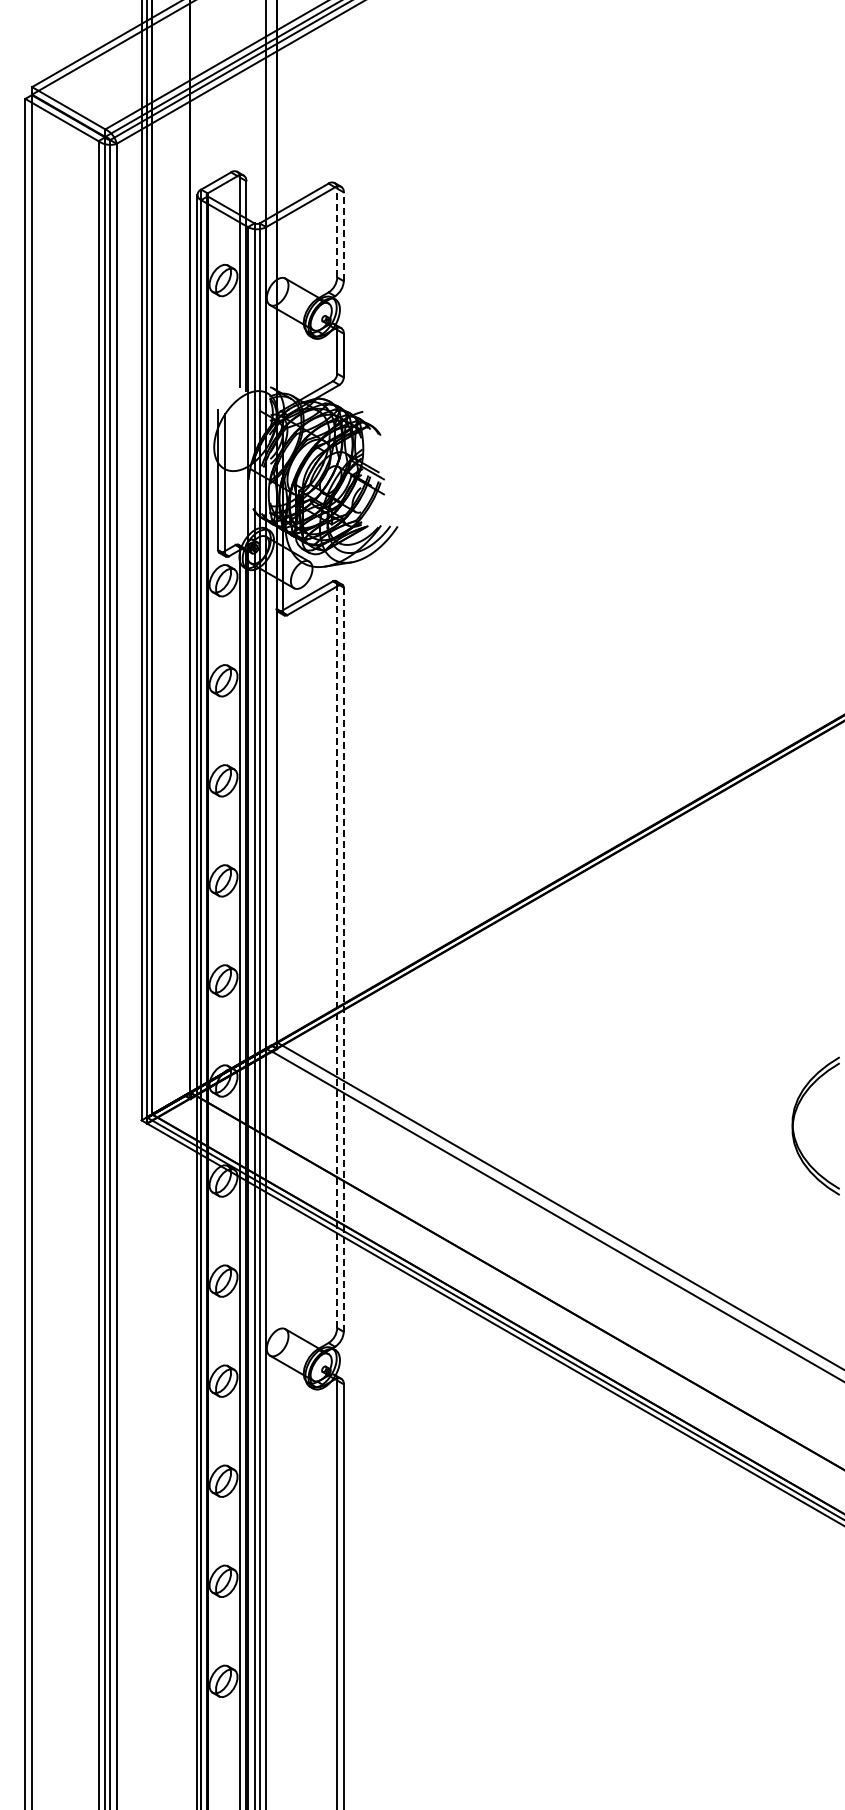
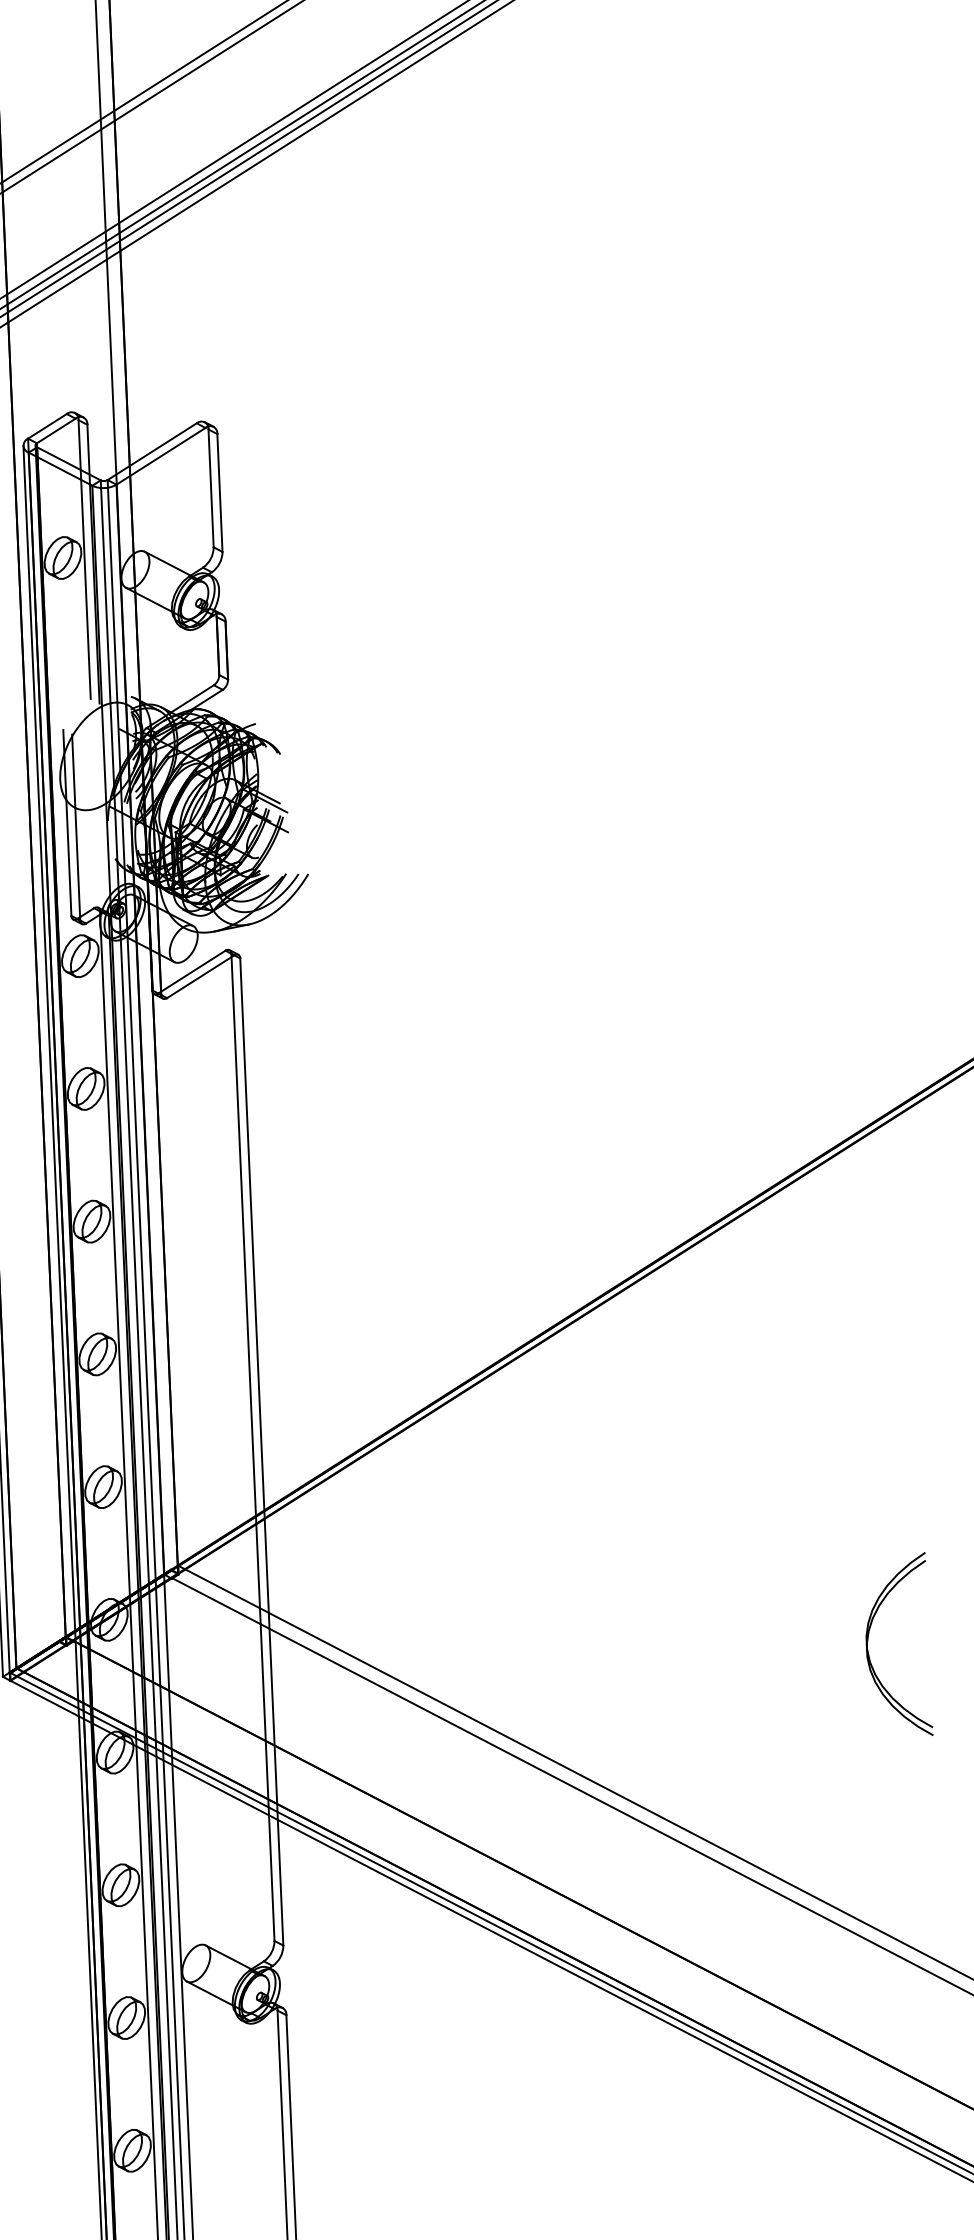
line: (337, 232) -> (211, 487), dashed -> solid
line: (343, 236) -> (219, 492), dashed -> solid
line: (337, 955) -> (253, 1446), dashed -> solid
line: (343, 959) -> (261, 1451), dashed -> solid

